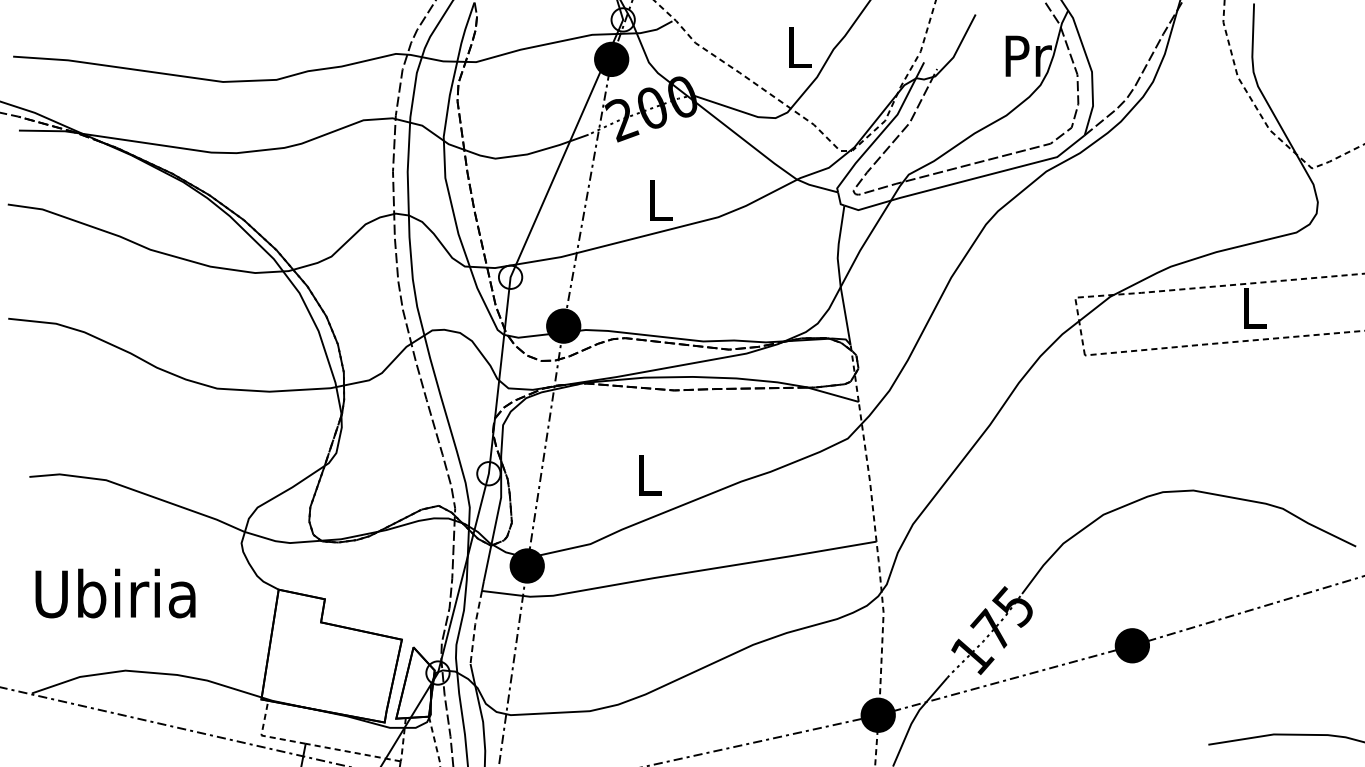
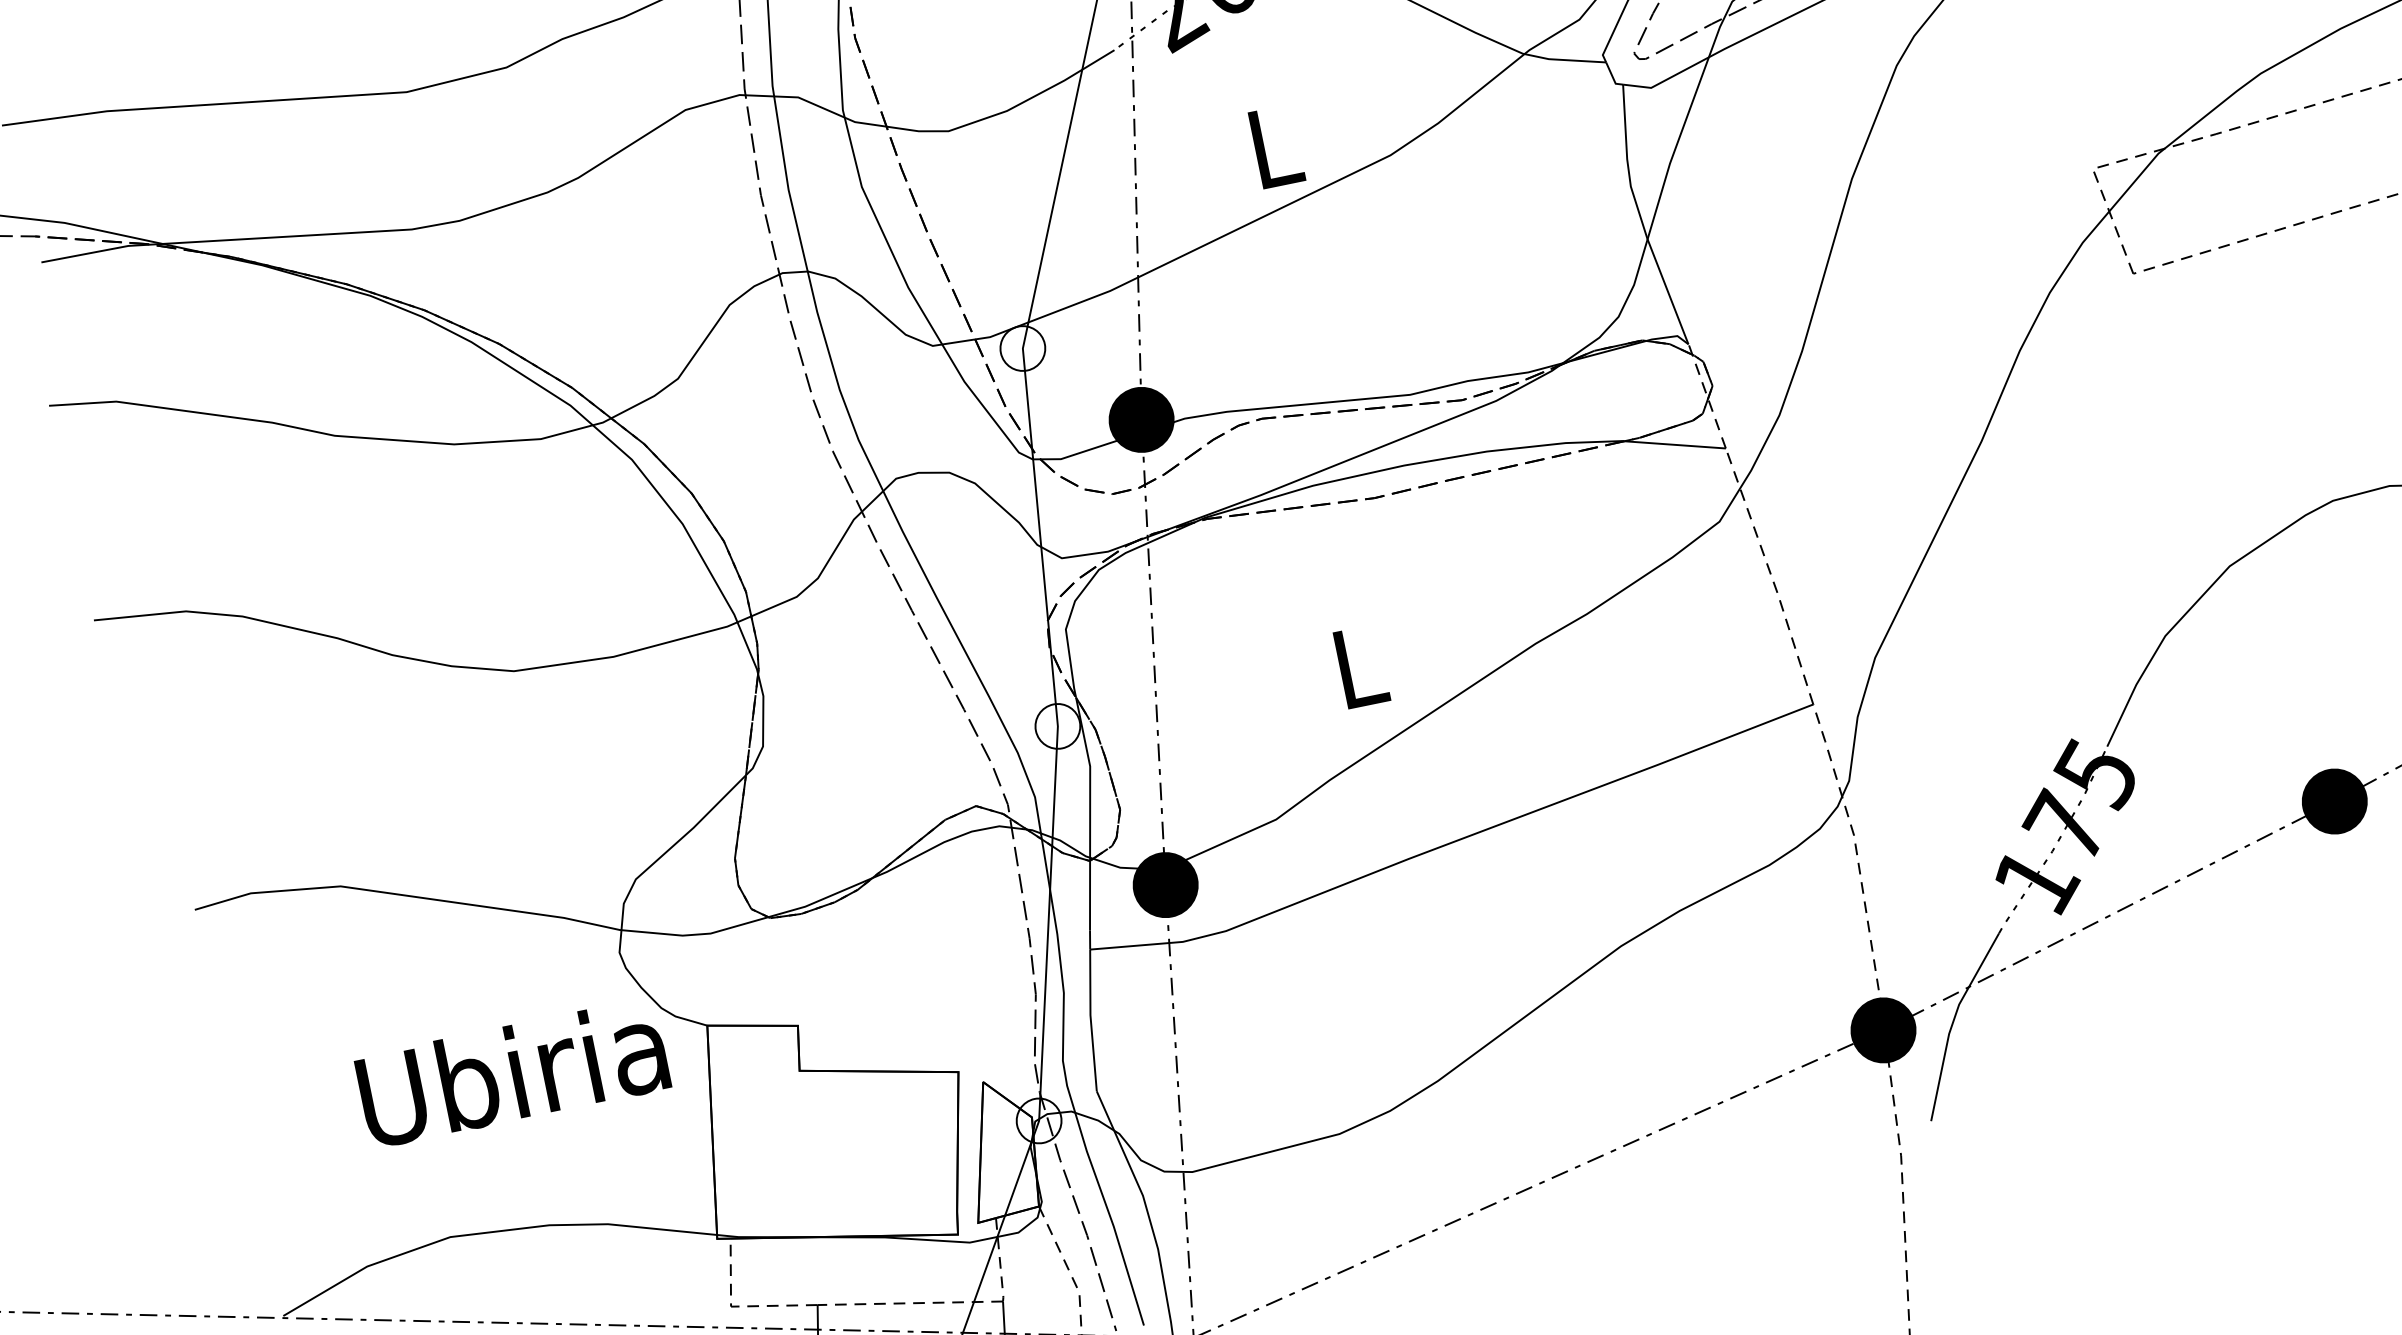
text: (115, 593) -> (512, 1073), moved
line: (475, 626) -> (1091, 1018), dashed -> solid

